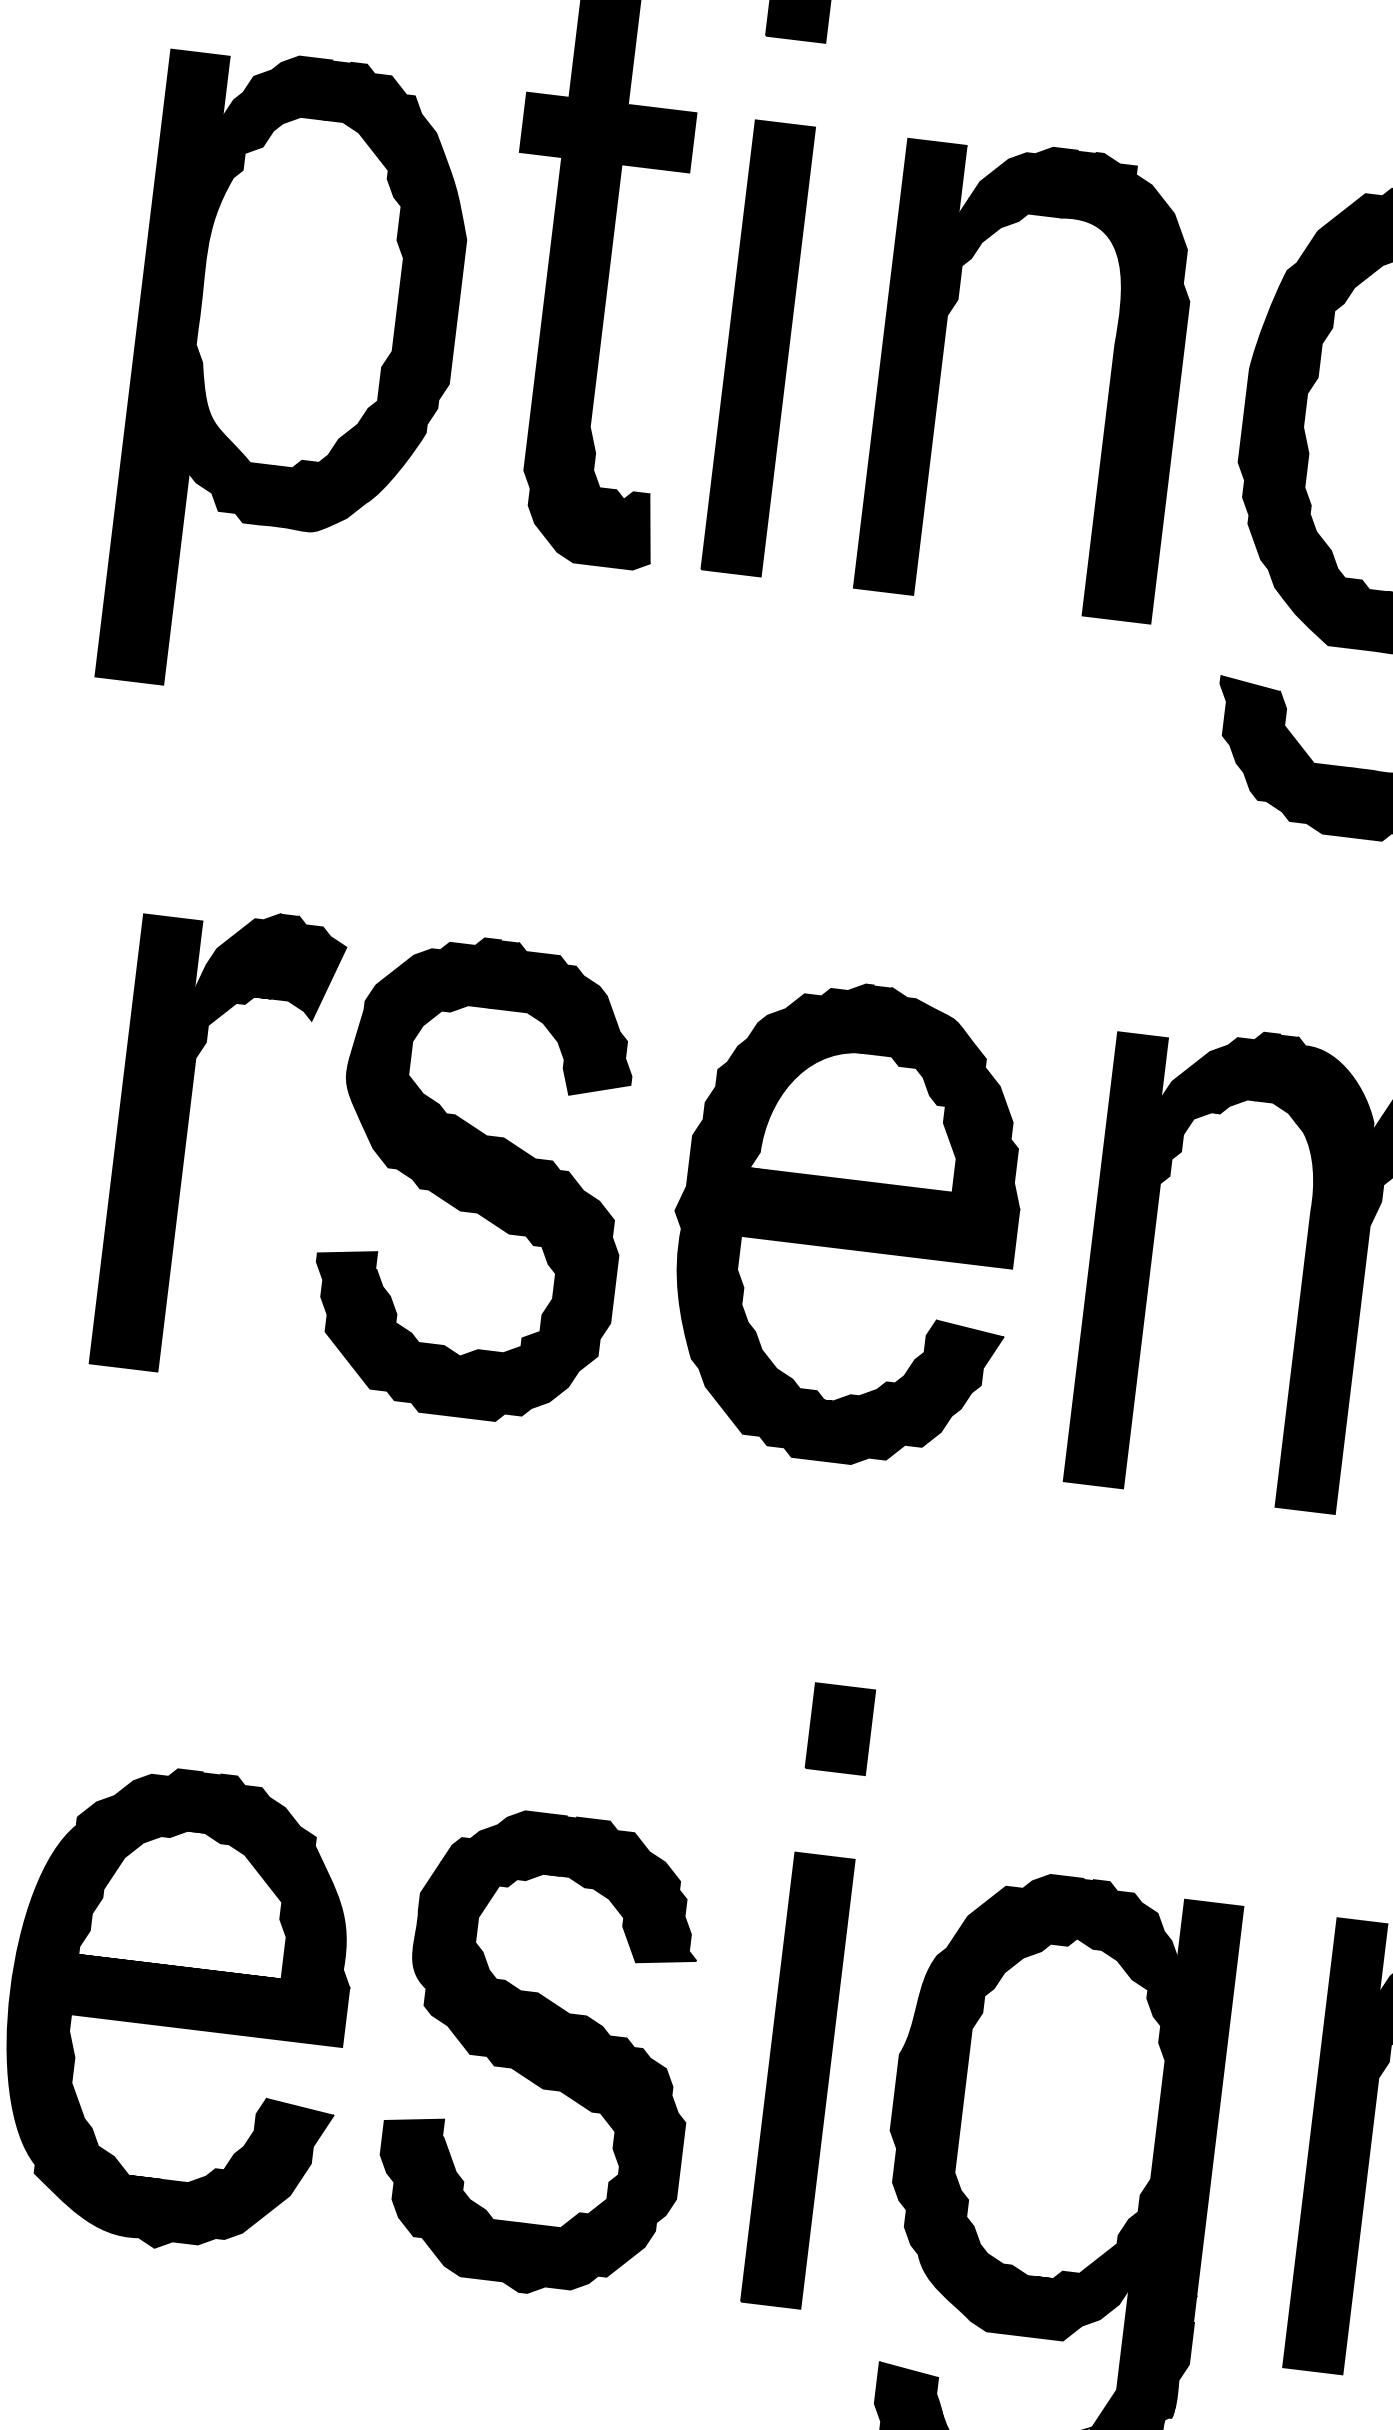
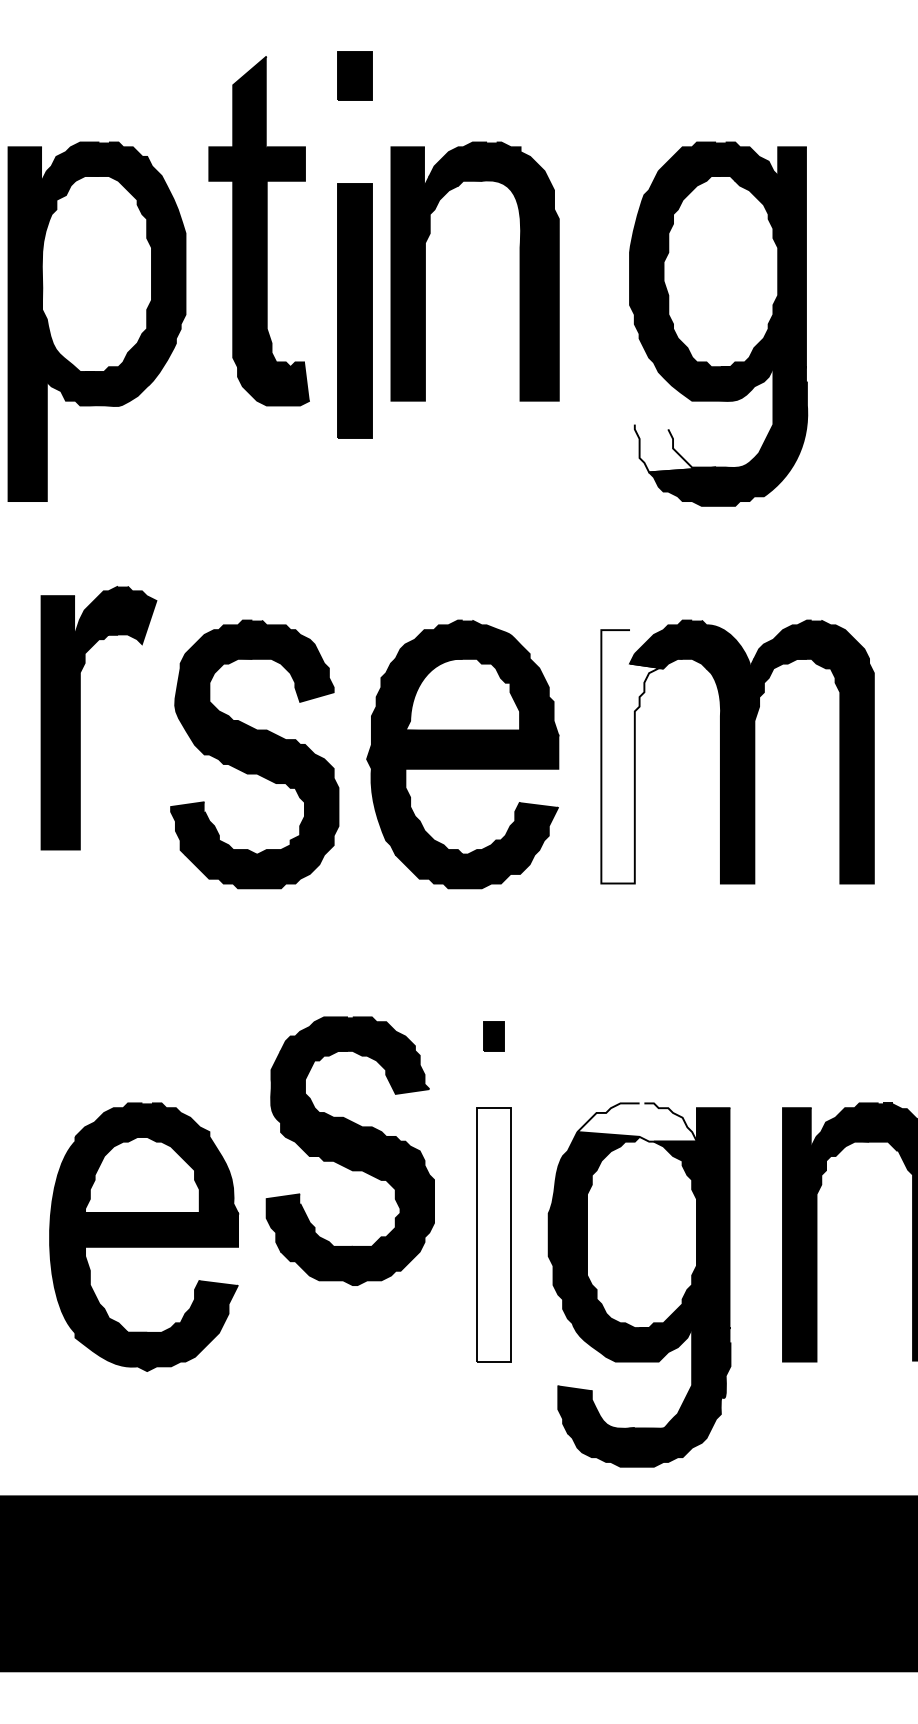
part: (757, 347) -> (354, 310), moved
part: (1108, 386) -> (519, 271), moved
fill: (1288, 726) -> (675, 448), removed
part: (186, 1139) -> (80, 718), moved
fill: (1146, 1262) -> (632, 756), removed
part: (839, 1729) -> (493, 1036), size x0.6
fill: (1074, 1912) -> (636, 1122), removed
part: (541, 2052) -> (349, 1150), moved
fill: (797, 2079) -> (493, 1234), removed

